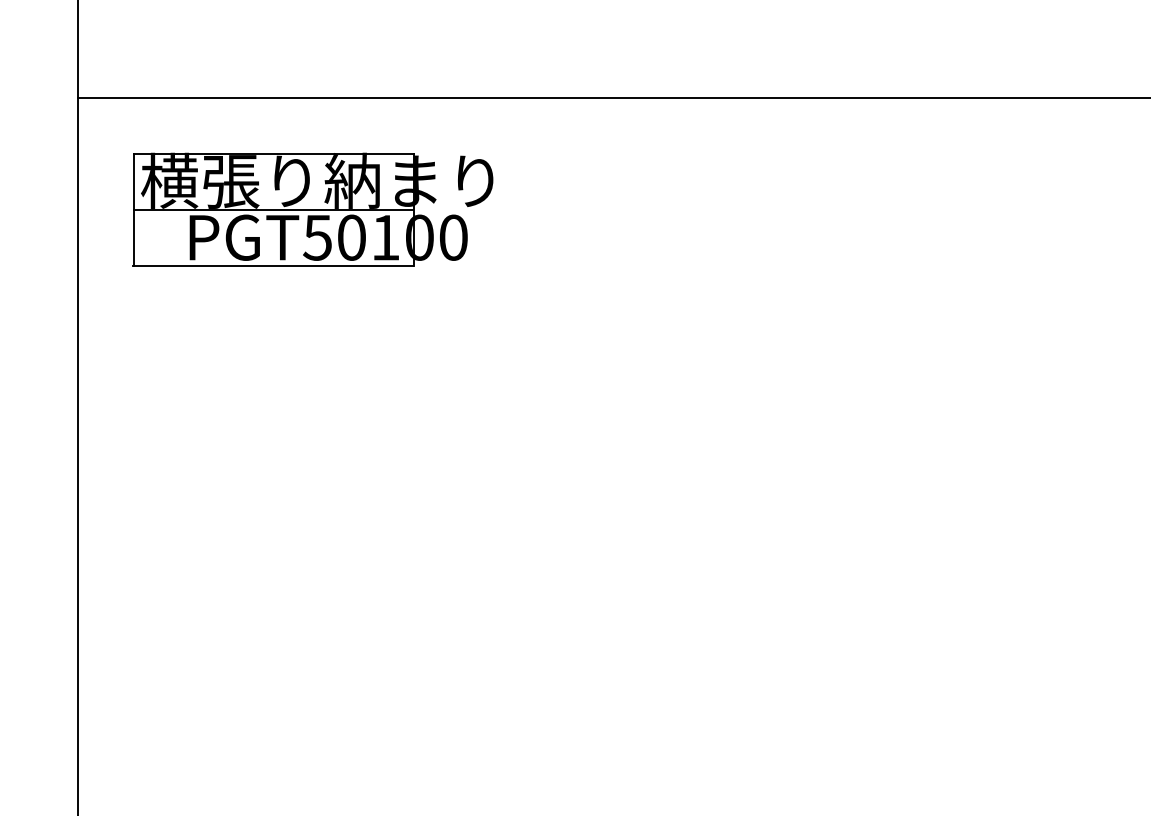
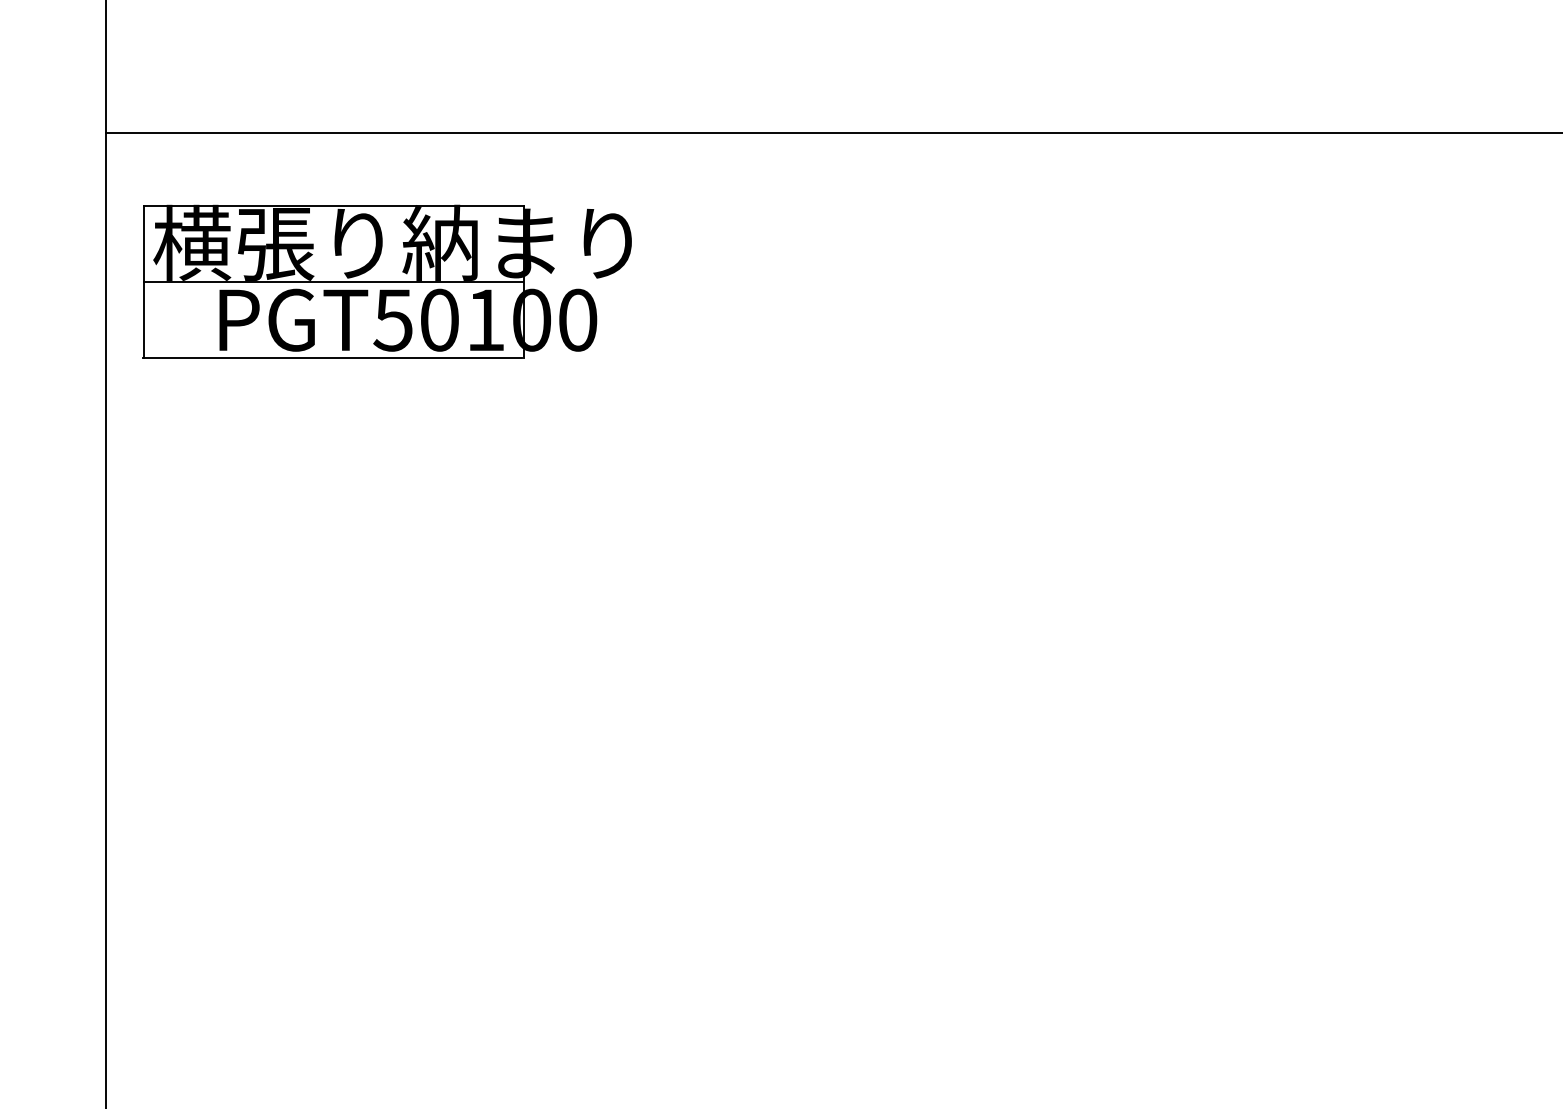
part: (312, 209) -> (386, 281), moved

